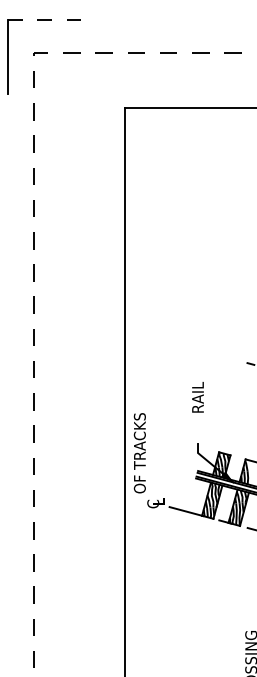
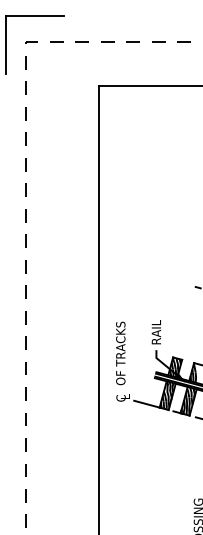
line: (44, 20) -> (35, 16), dashed -> solid
text: (197, 397) -> (156, 332), moved
text: (139, 453) -> (120, 353), moved

